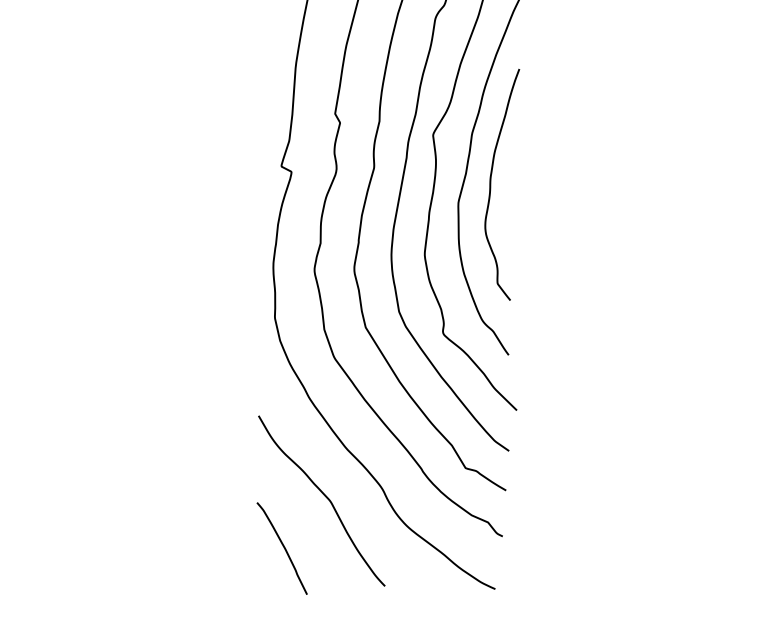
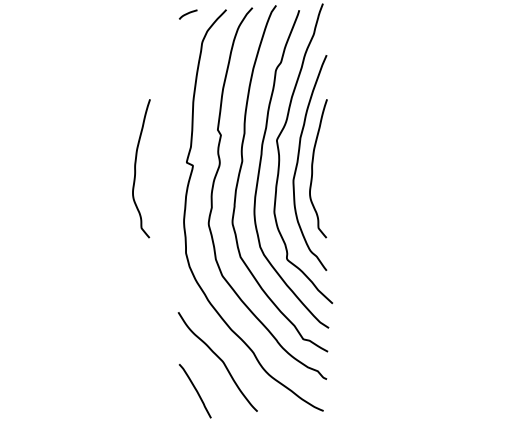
curve: (197, 176) -> (136, 170), added

